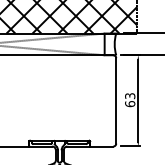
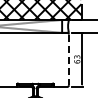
line: (117, 101) -> (69, 60), solid -> dashed

